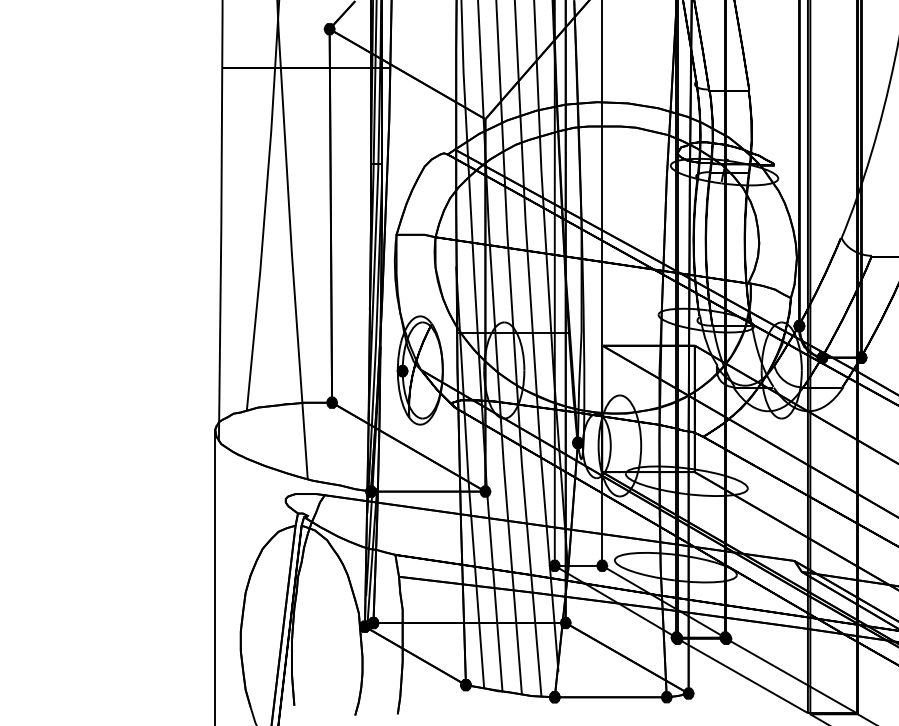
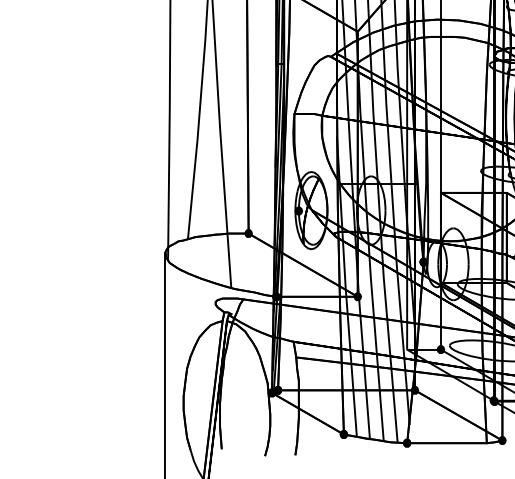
fill: (554, 565) -> (406, 349), removed
fill: (666, 697) -> (486, 443), removed

